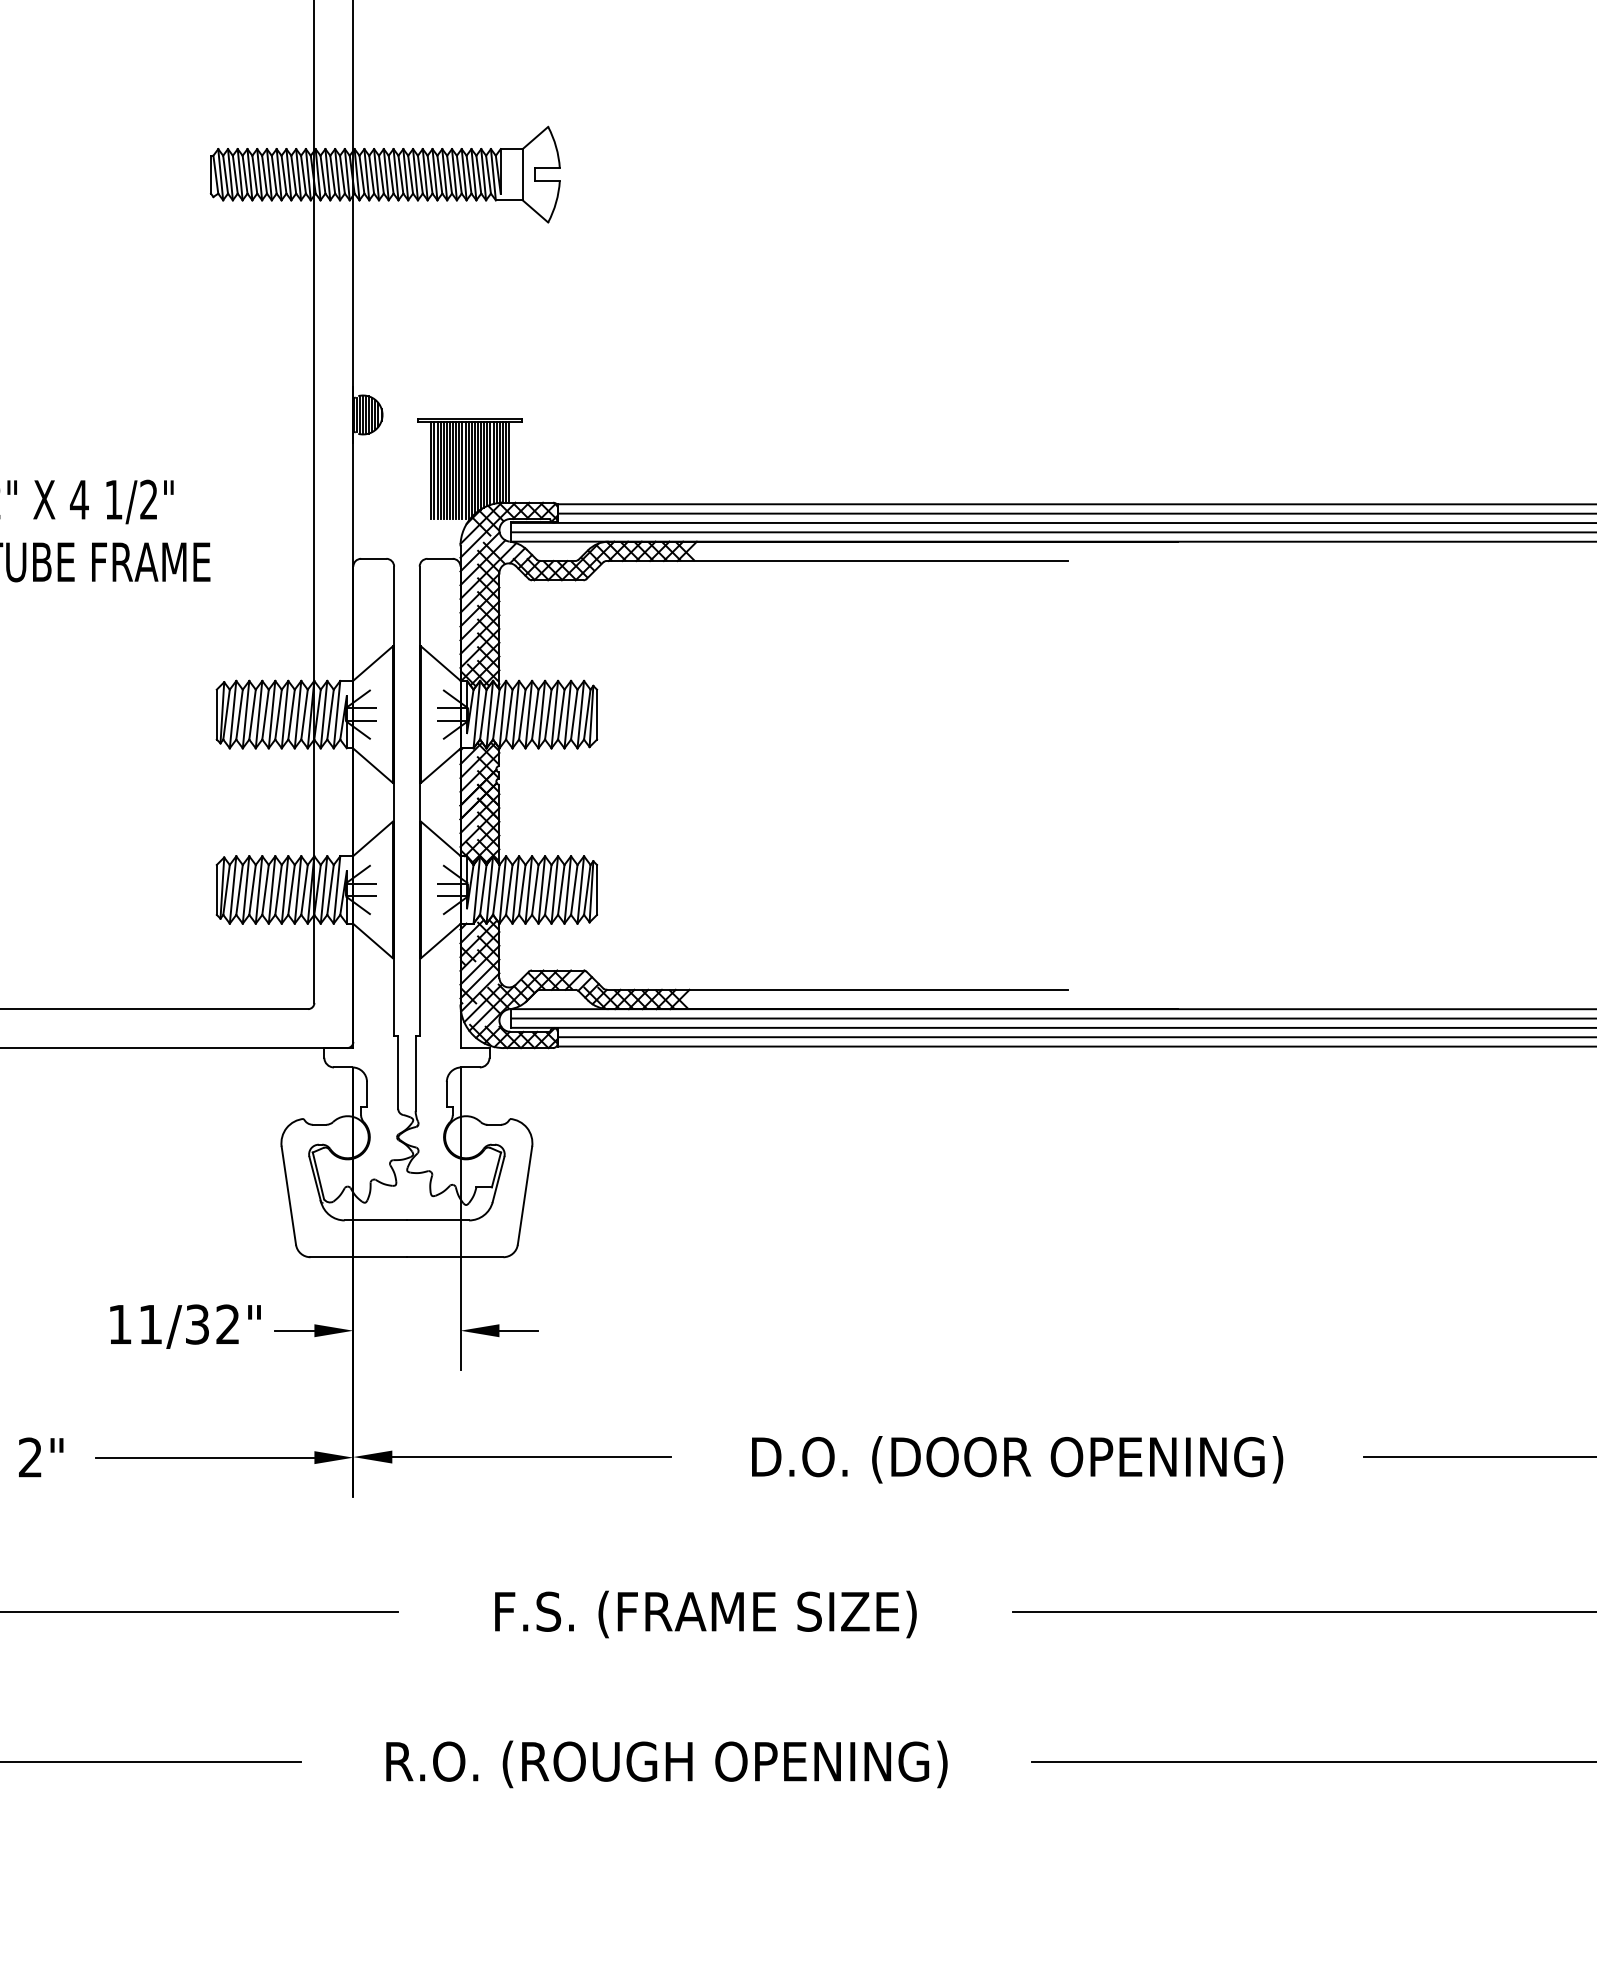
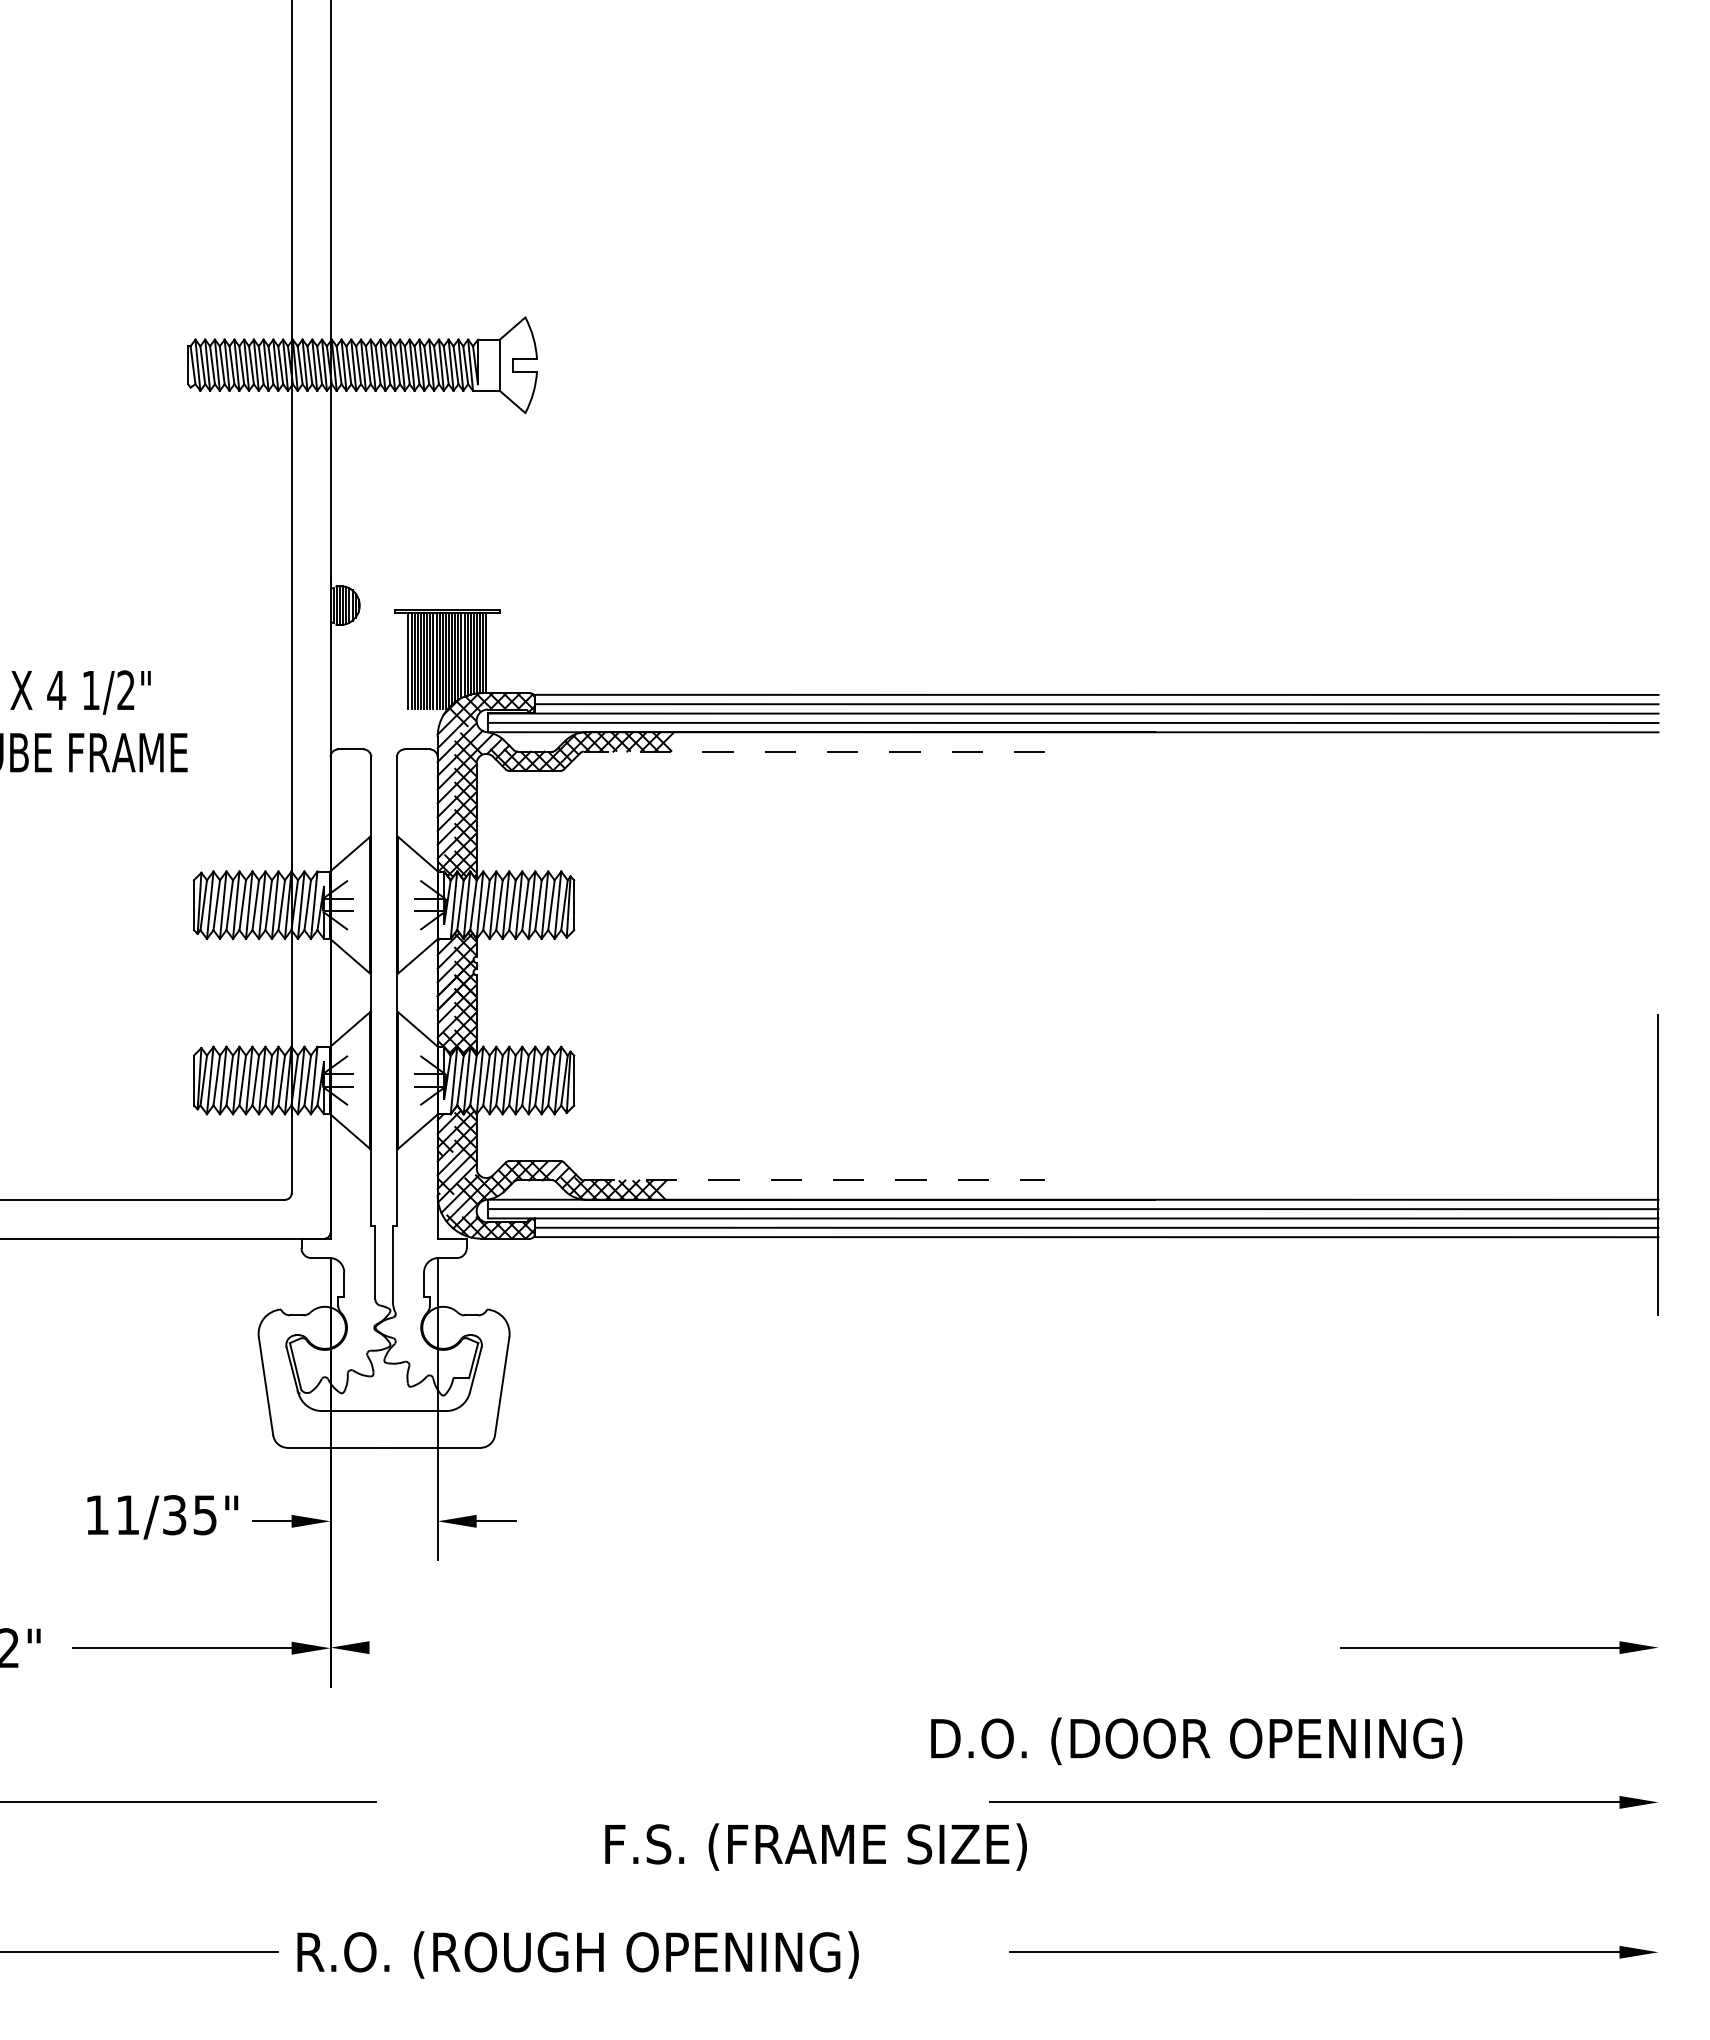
line: (837, 560) -> (814, 751), solid -> dashed
line: (837, 989) -> (814, 1180), solid -> dashed
text: (227, 1324) -> (204, 1515), 11/32" -> 11/35"
line: (531, 1456) -> (508, 1647), removed
text: (1017, 1459) -> (1196, 1741), moved
text: (705, 1613) -> (815, 1846), moved
text: (666, 1763) -> (577, 1954), moved

